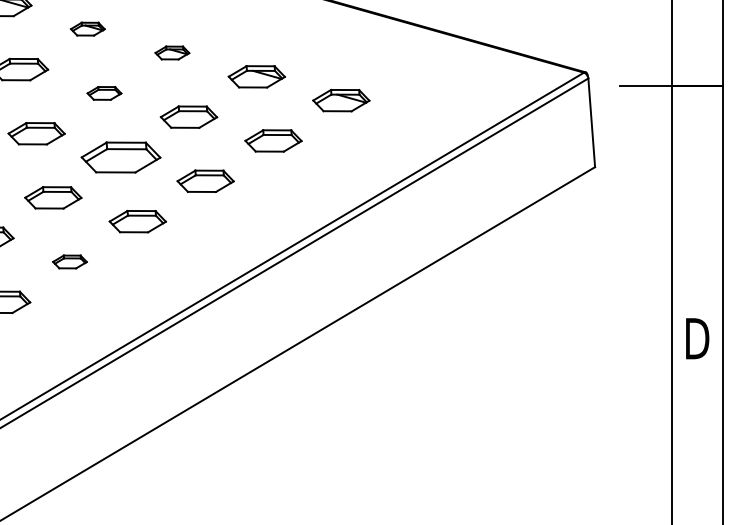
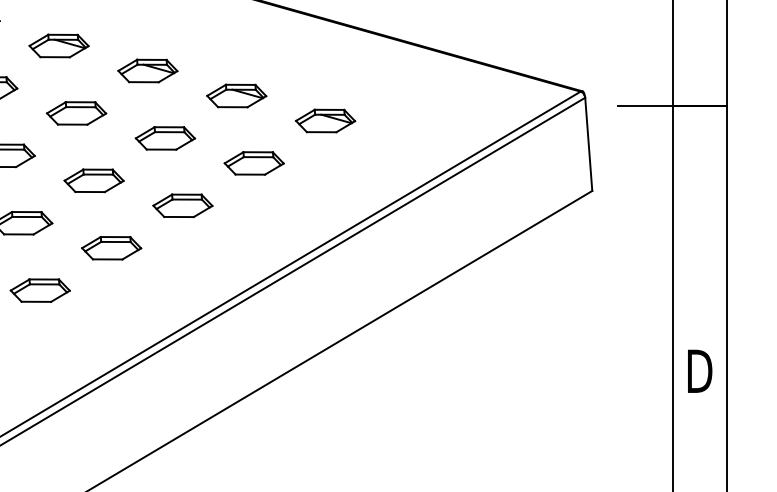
part: (87, 28) -> (58, 45), size x1.67
part: (172, 52) -> (148, 70), size x1.67
part: (104, 93) -> (76, 113), size x1.67
part: (121, 157) -> (94, 180), size x0.71
part: (69, 261) -> (39, 290), size x1.67

